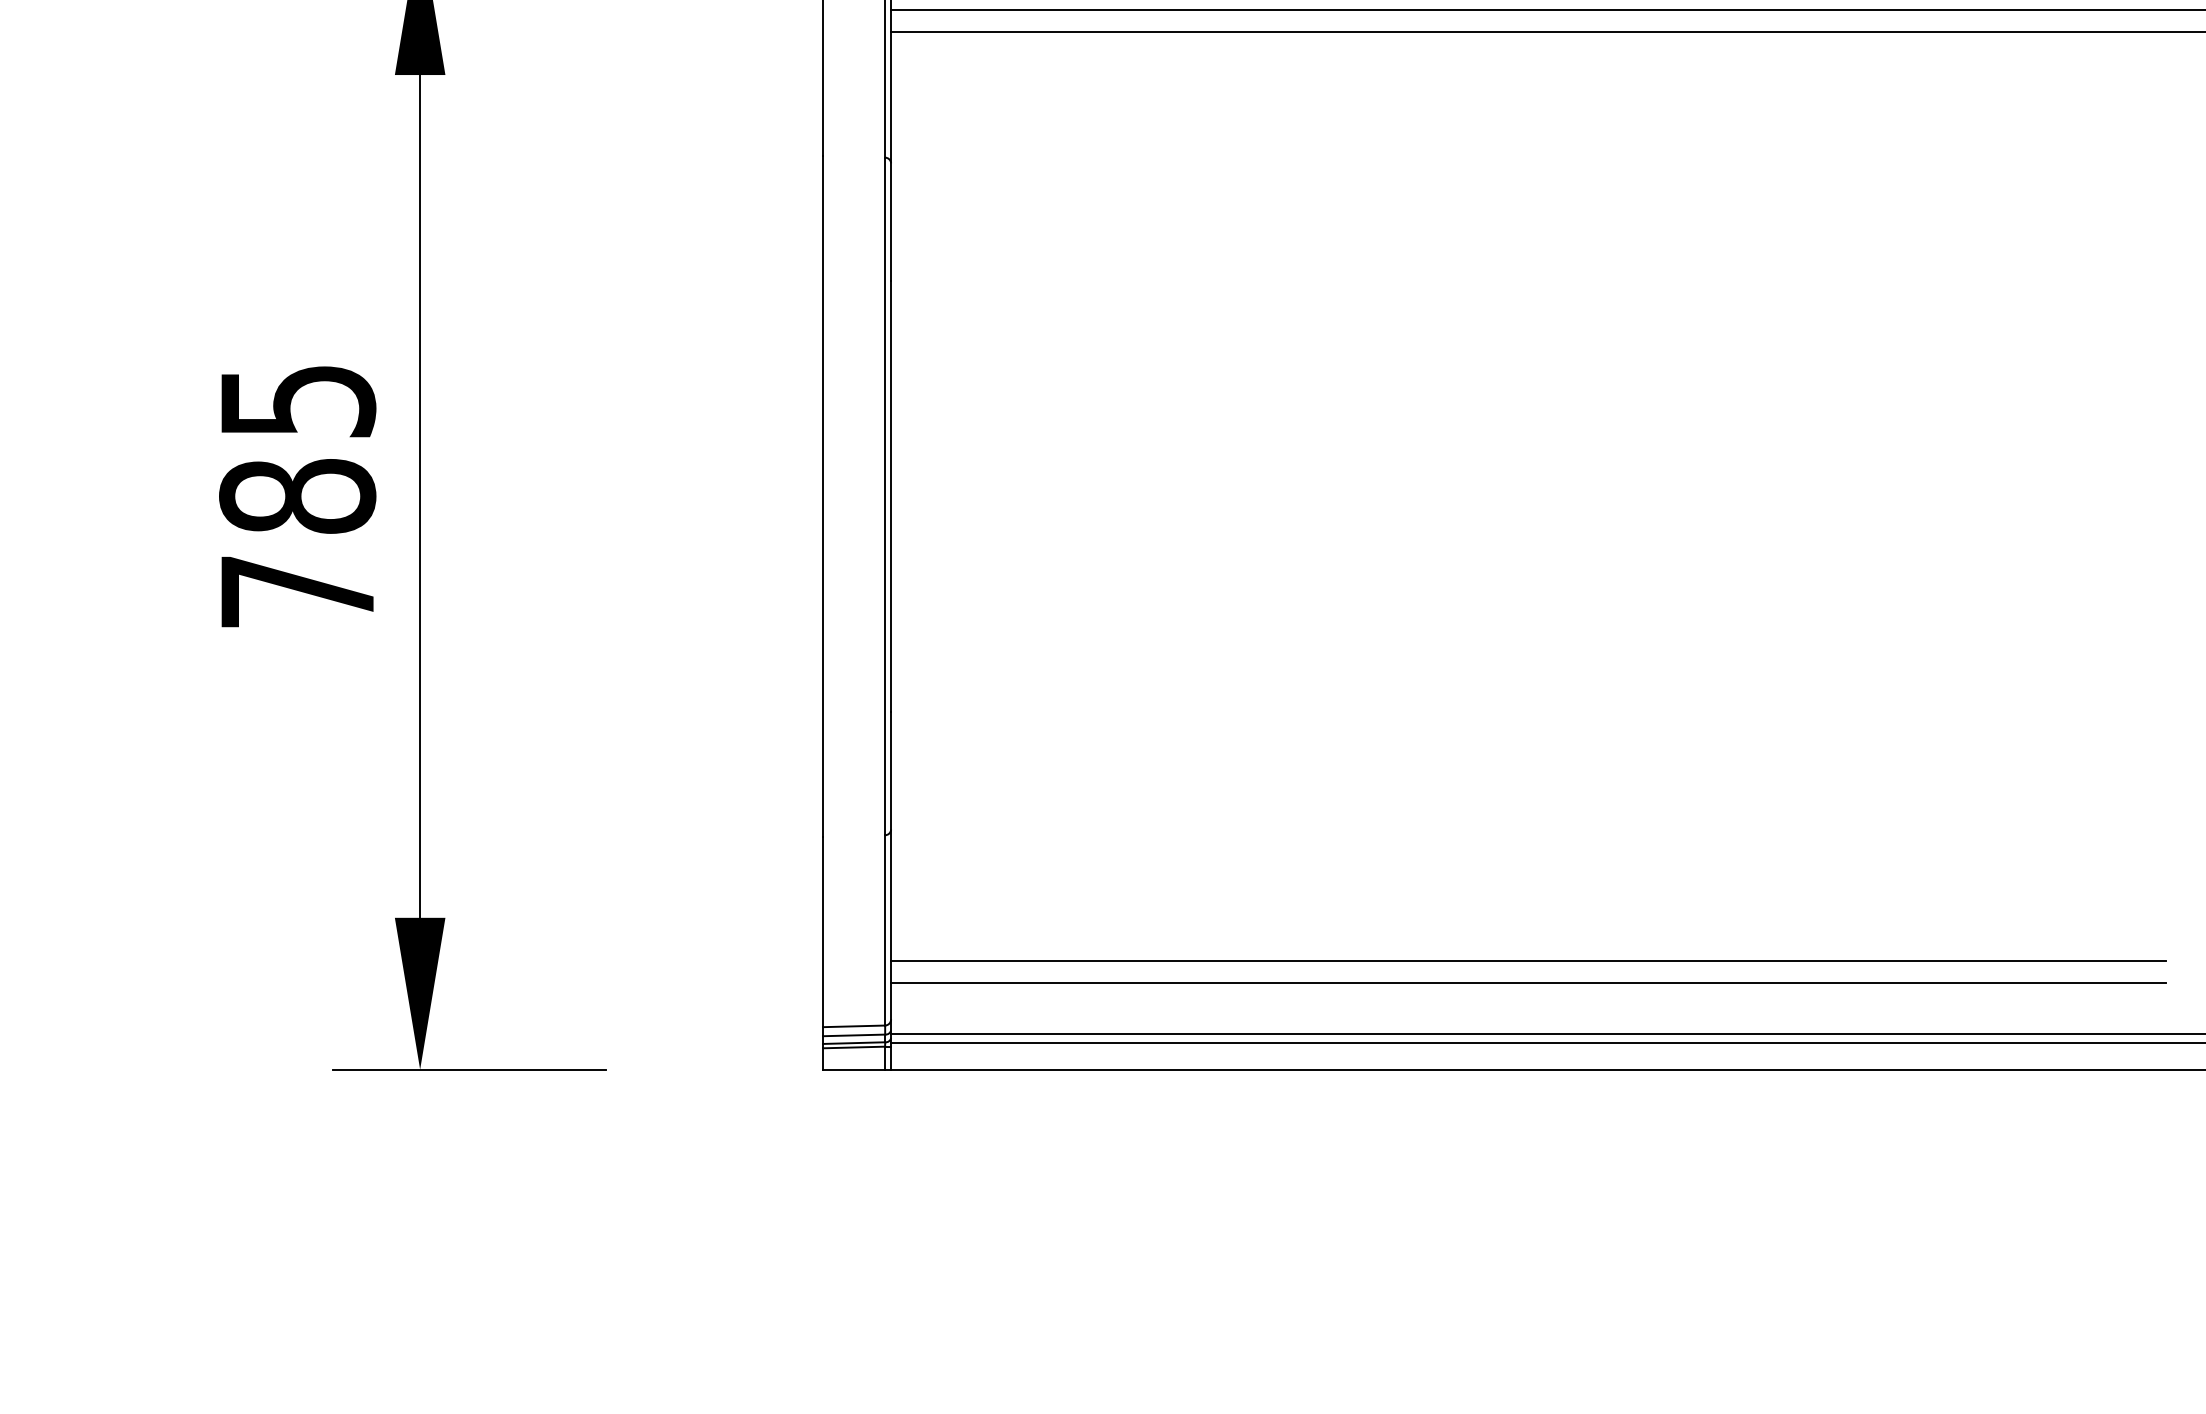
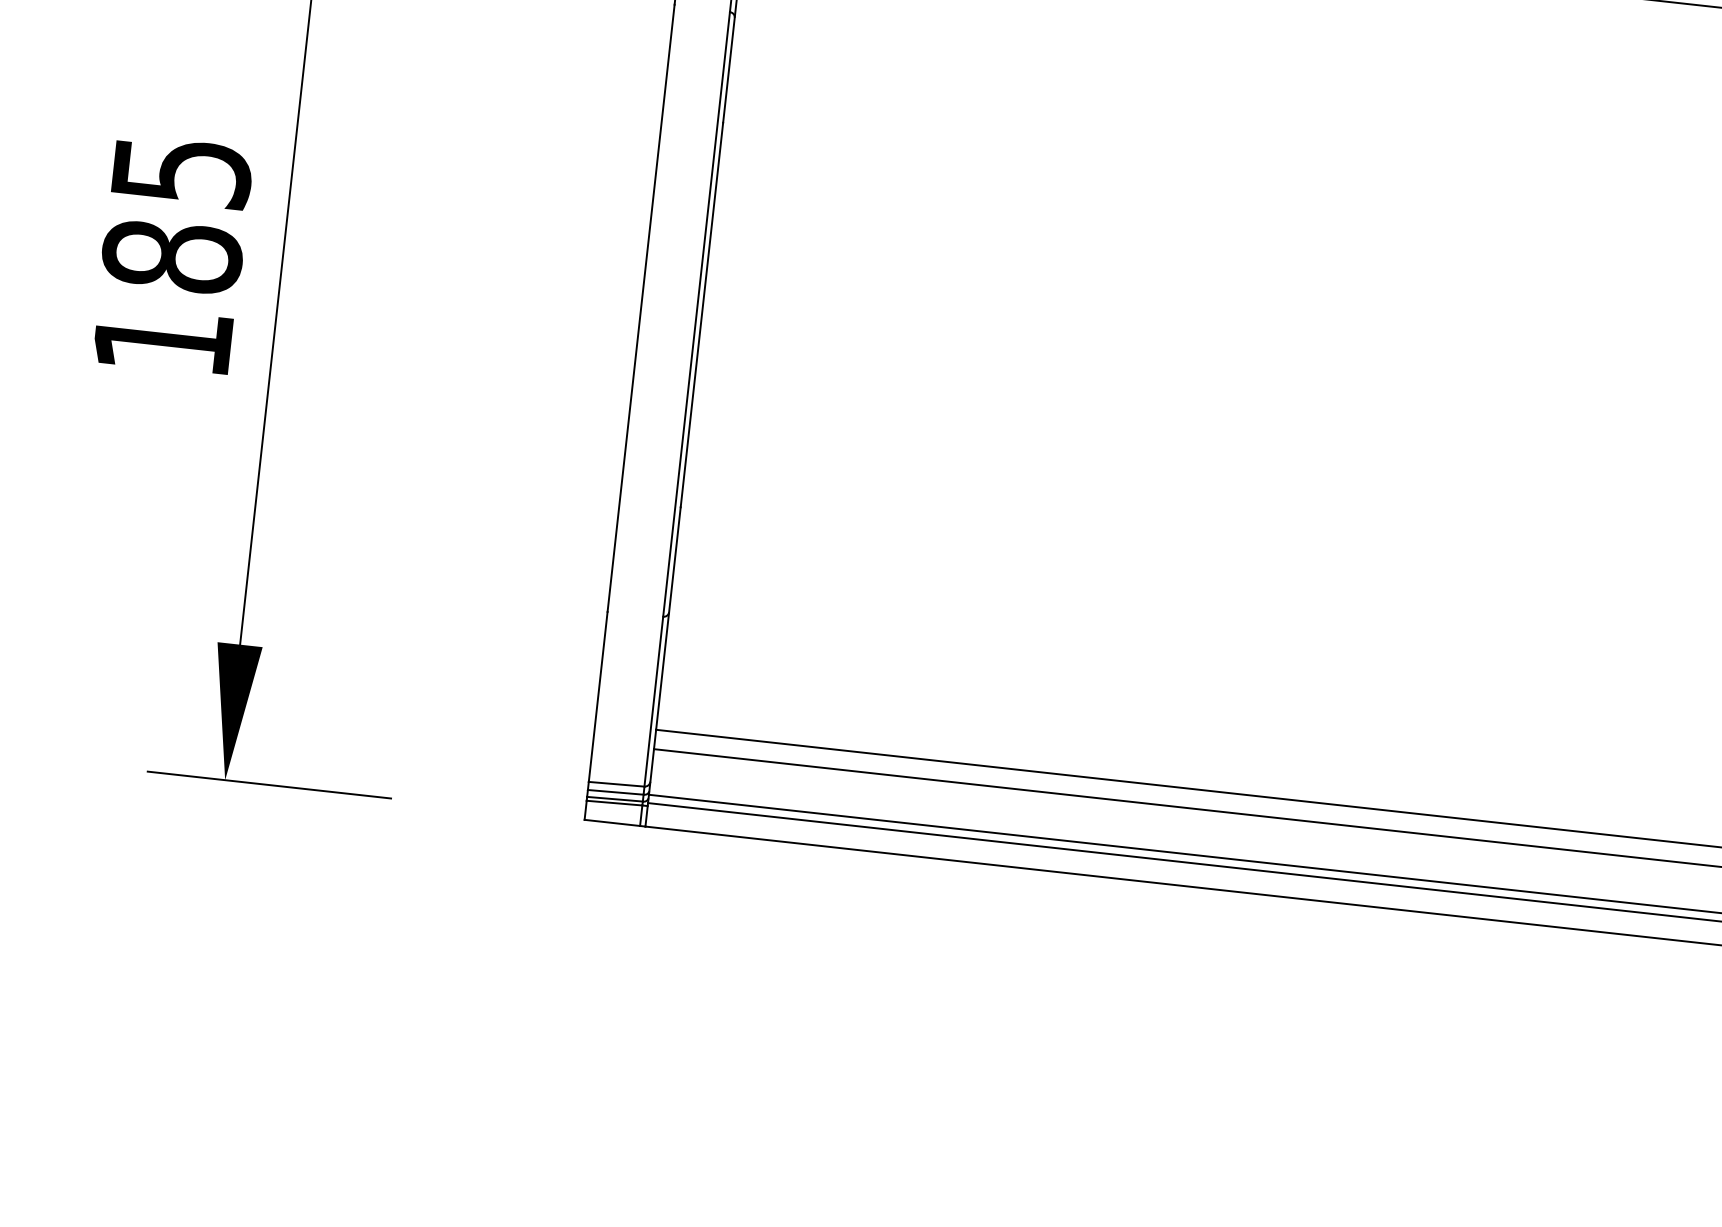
text: (297, 591) -> (162, 341), 785 -> 185

